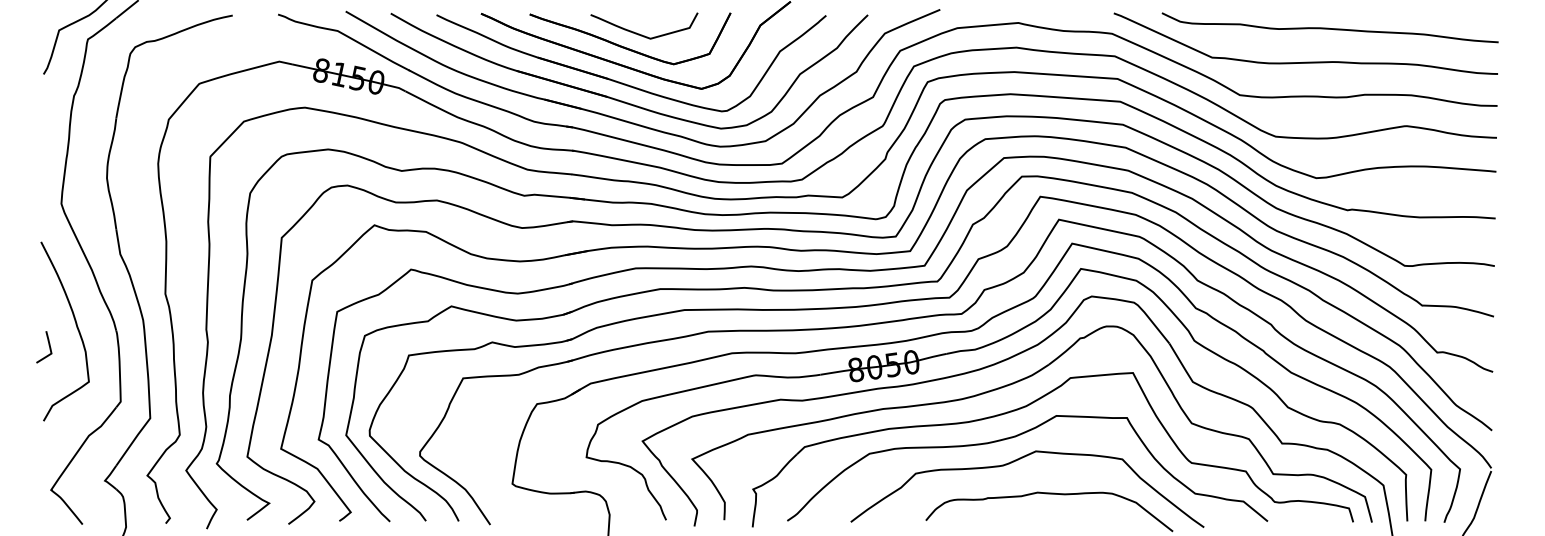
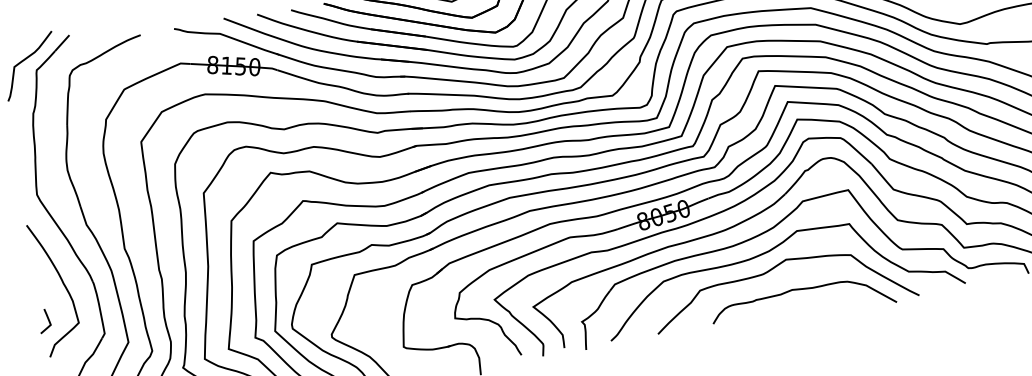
curve: (48, 345) -> (47, 319), moved

